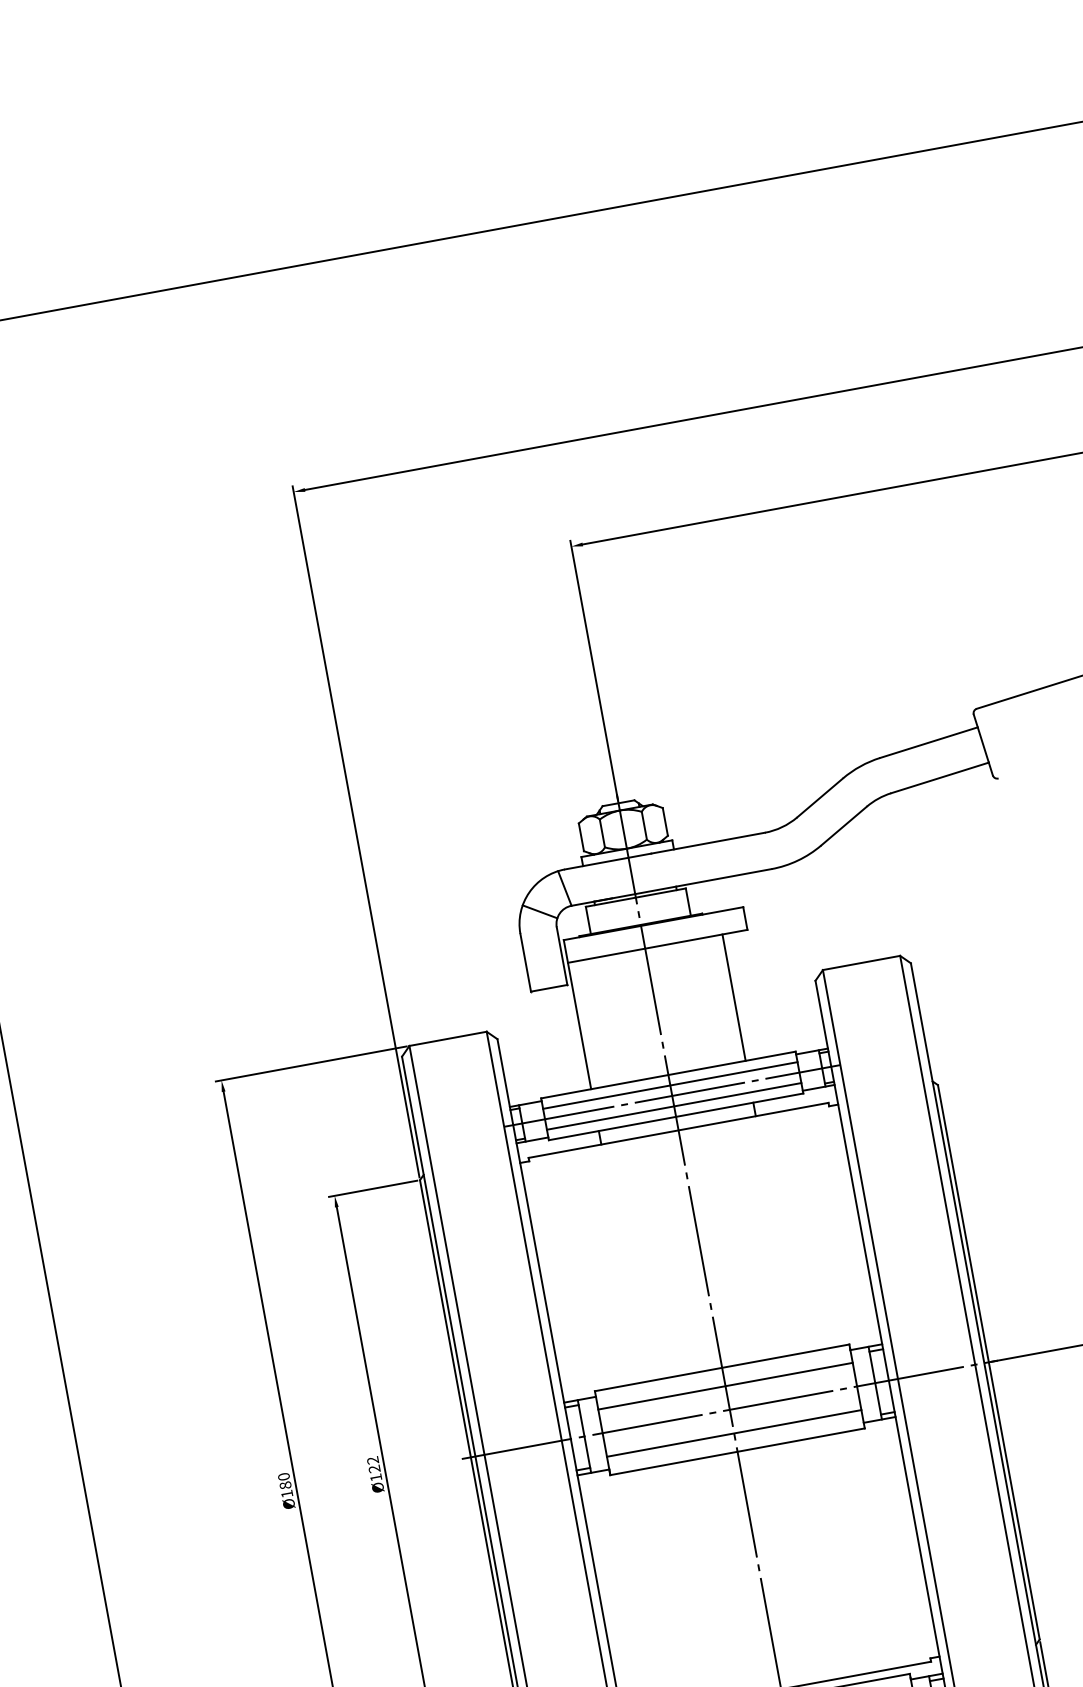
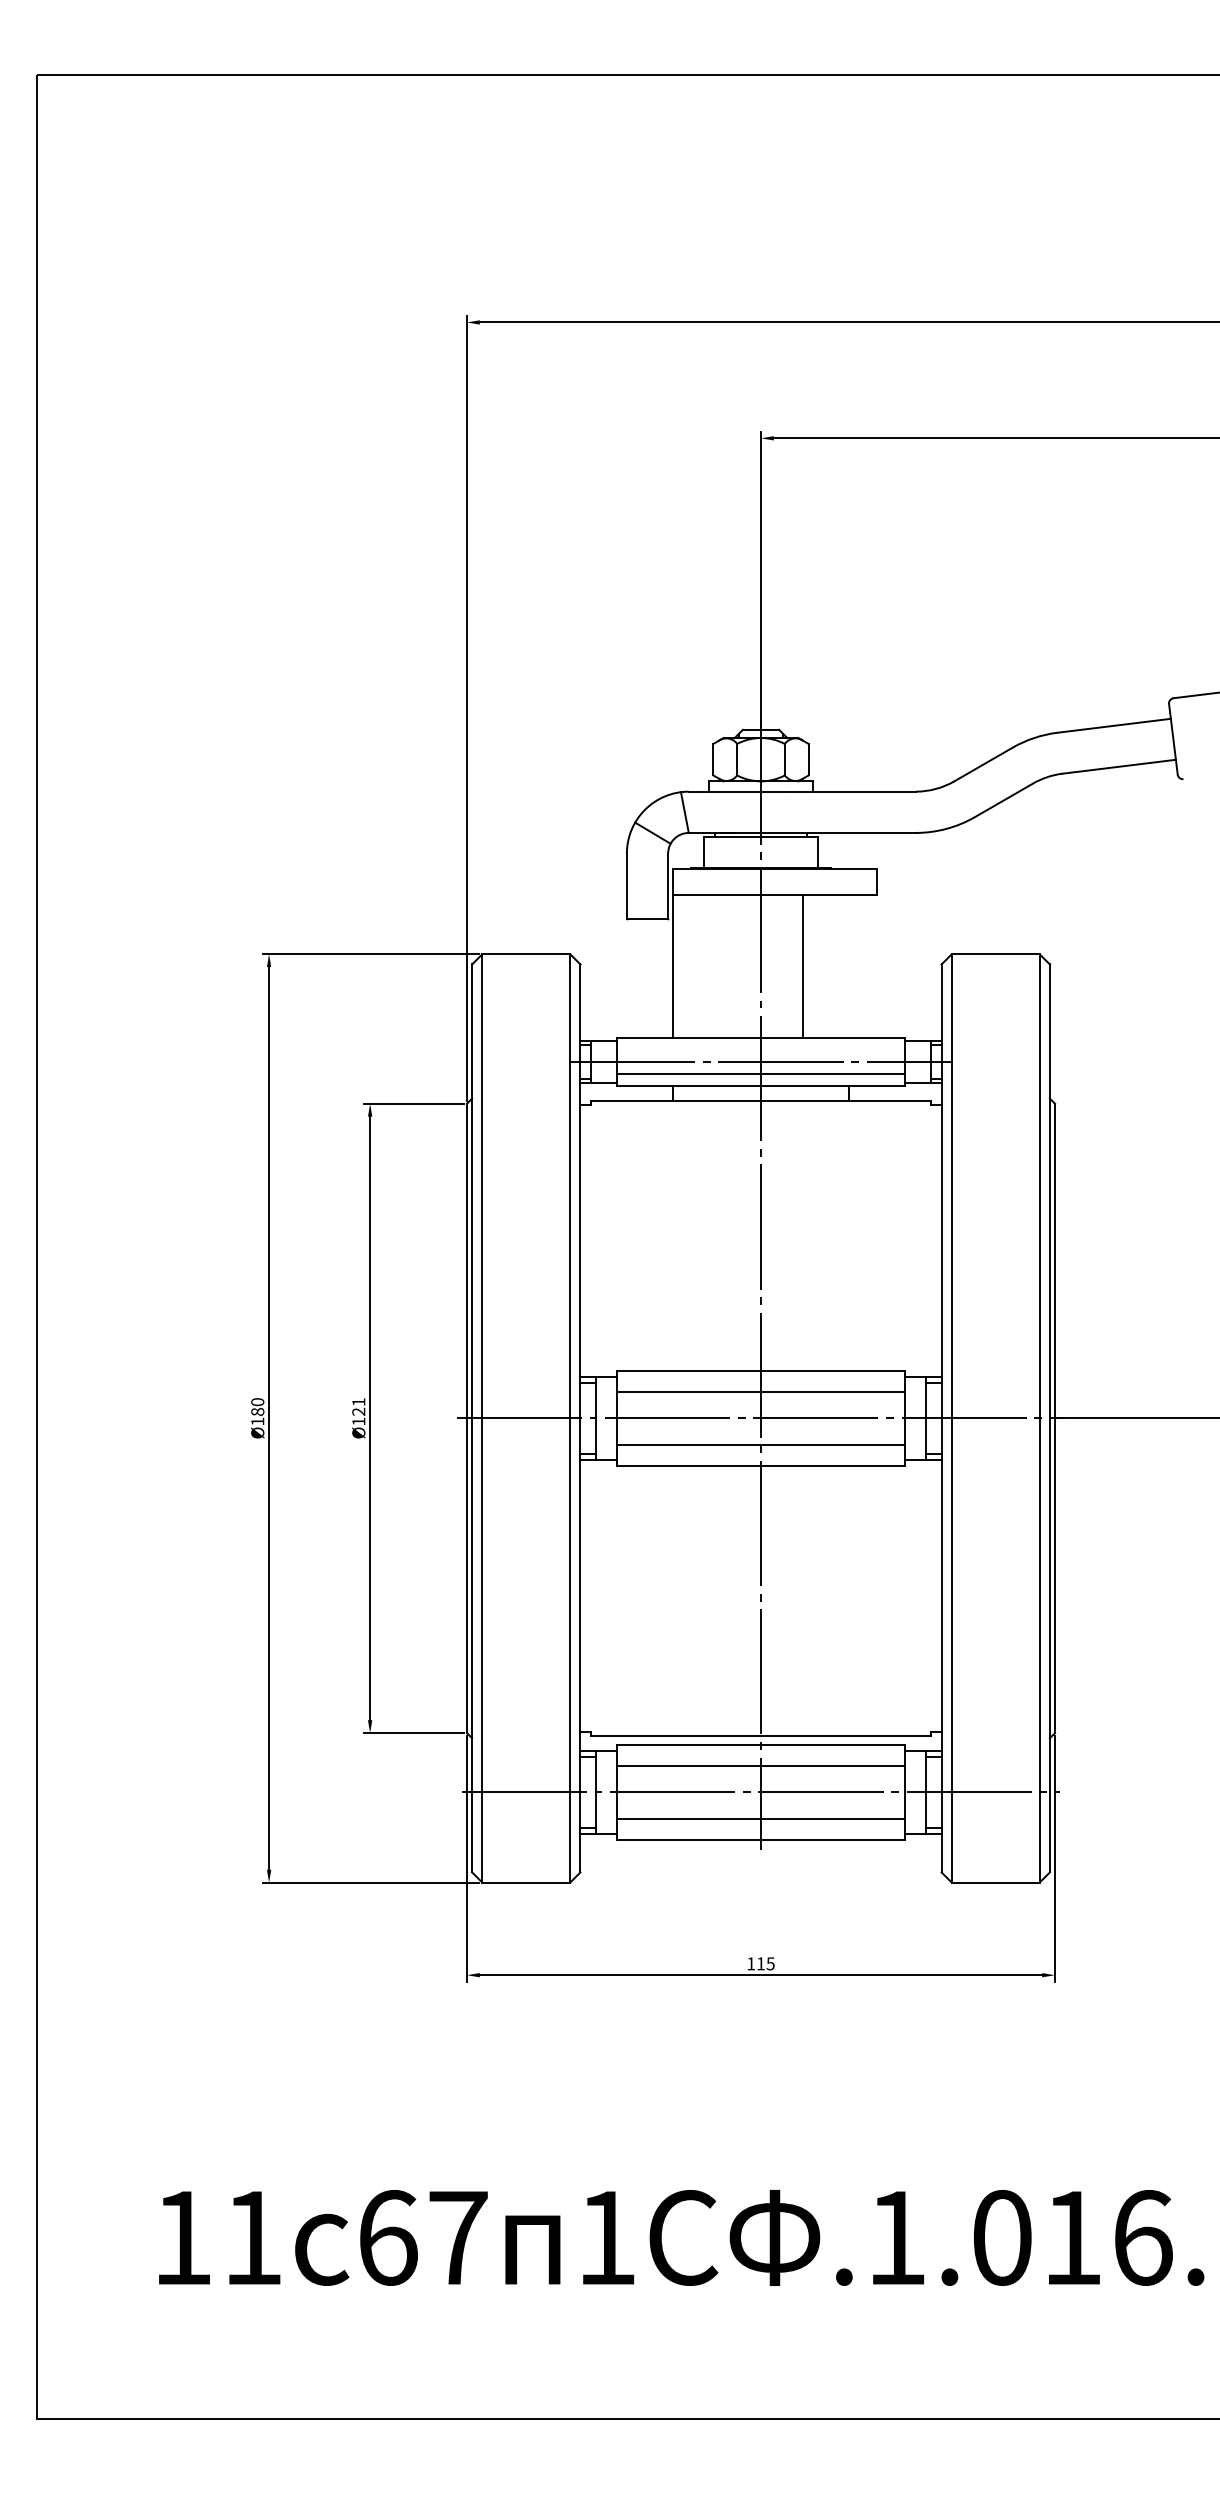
line: (733, 997) -> (802, 966), moved
line: (669, 1085) -> (760, 1050), removed
text: (372, 1460) -> (358, 1402), Ø122 -> Ø121

